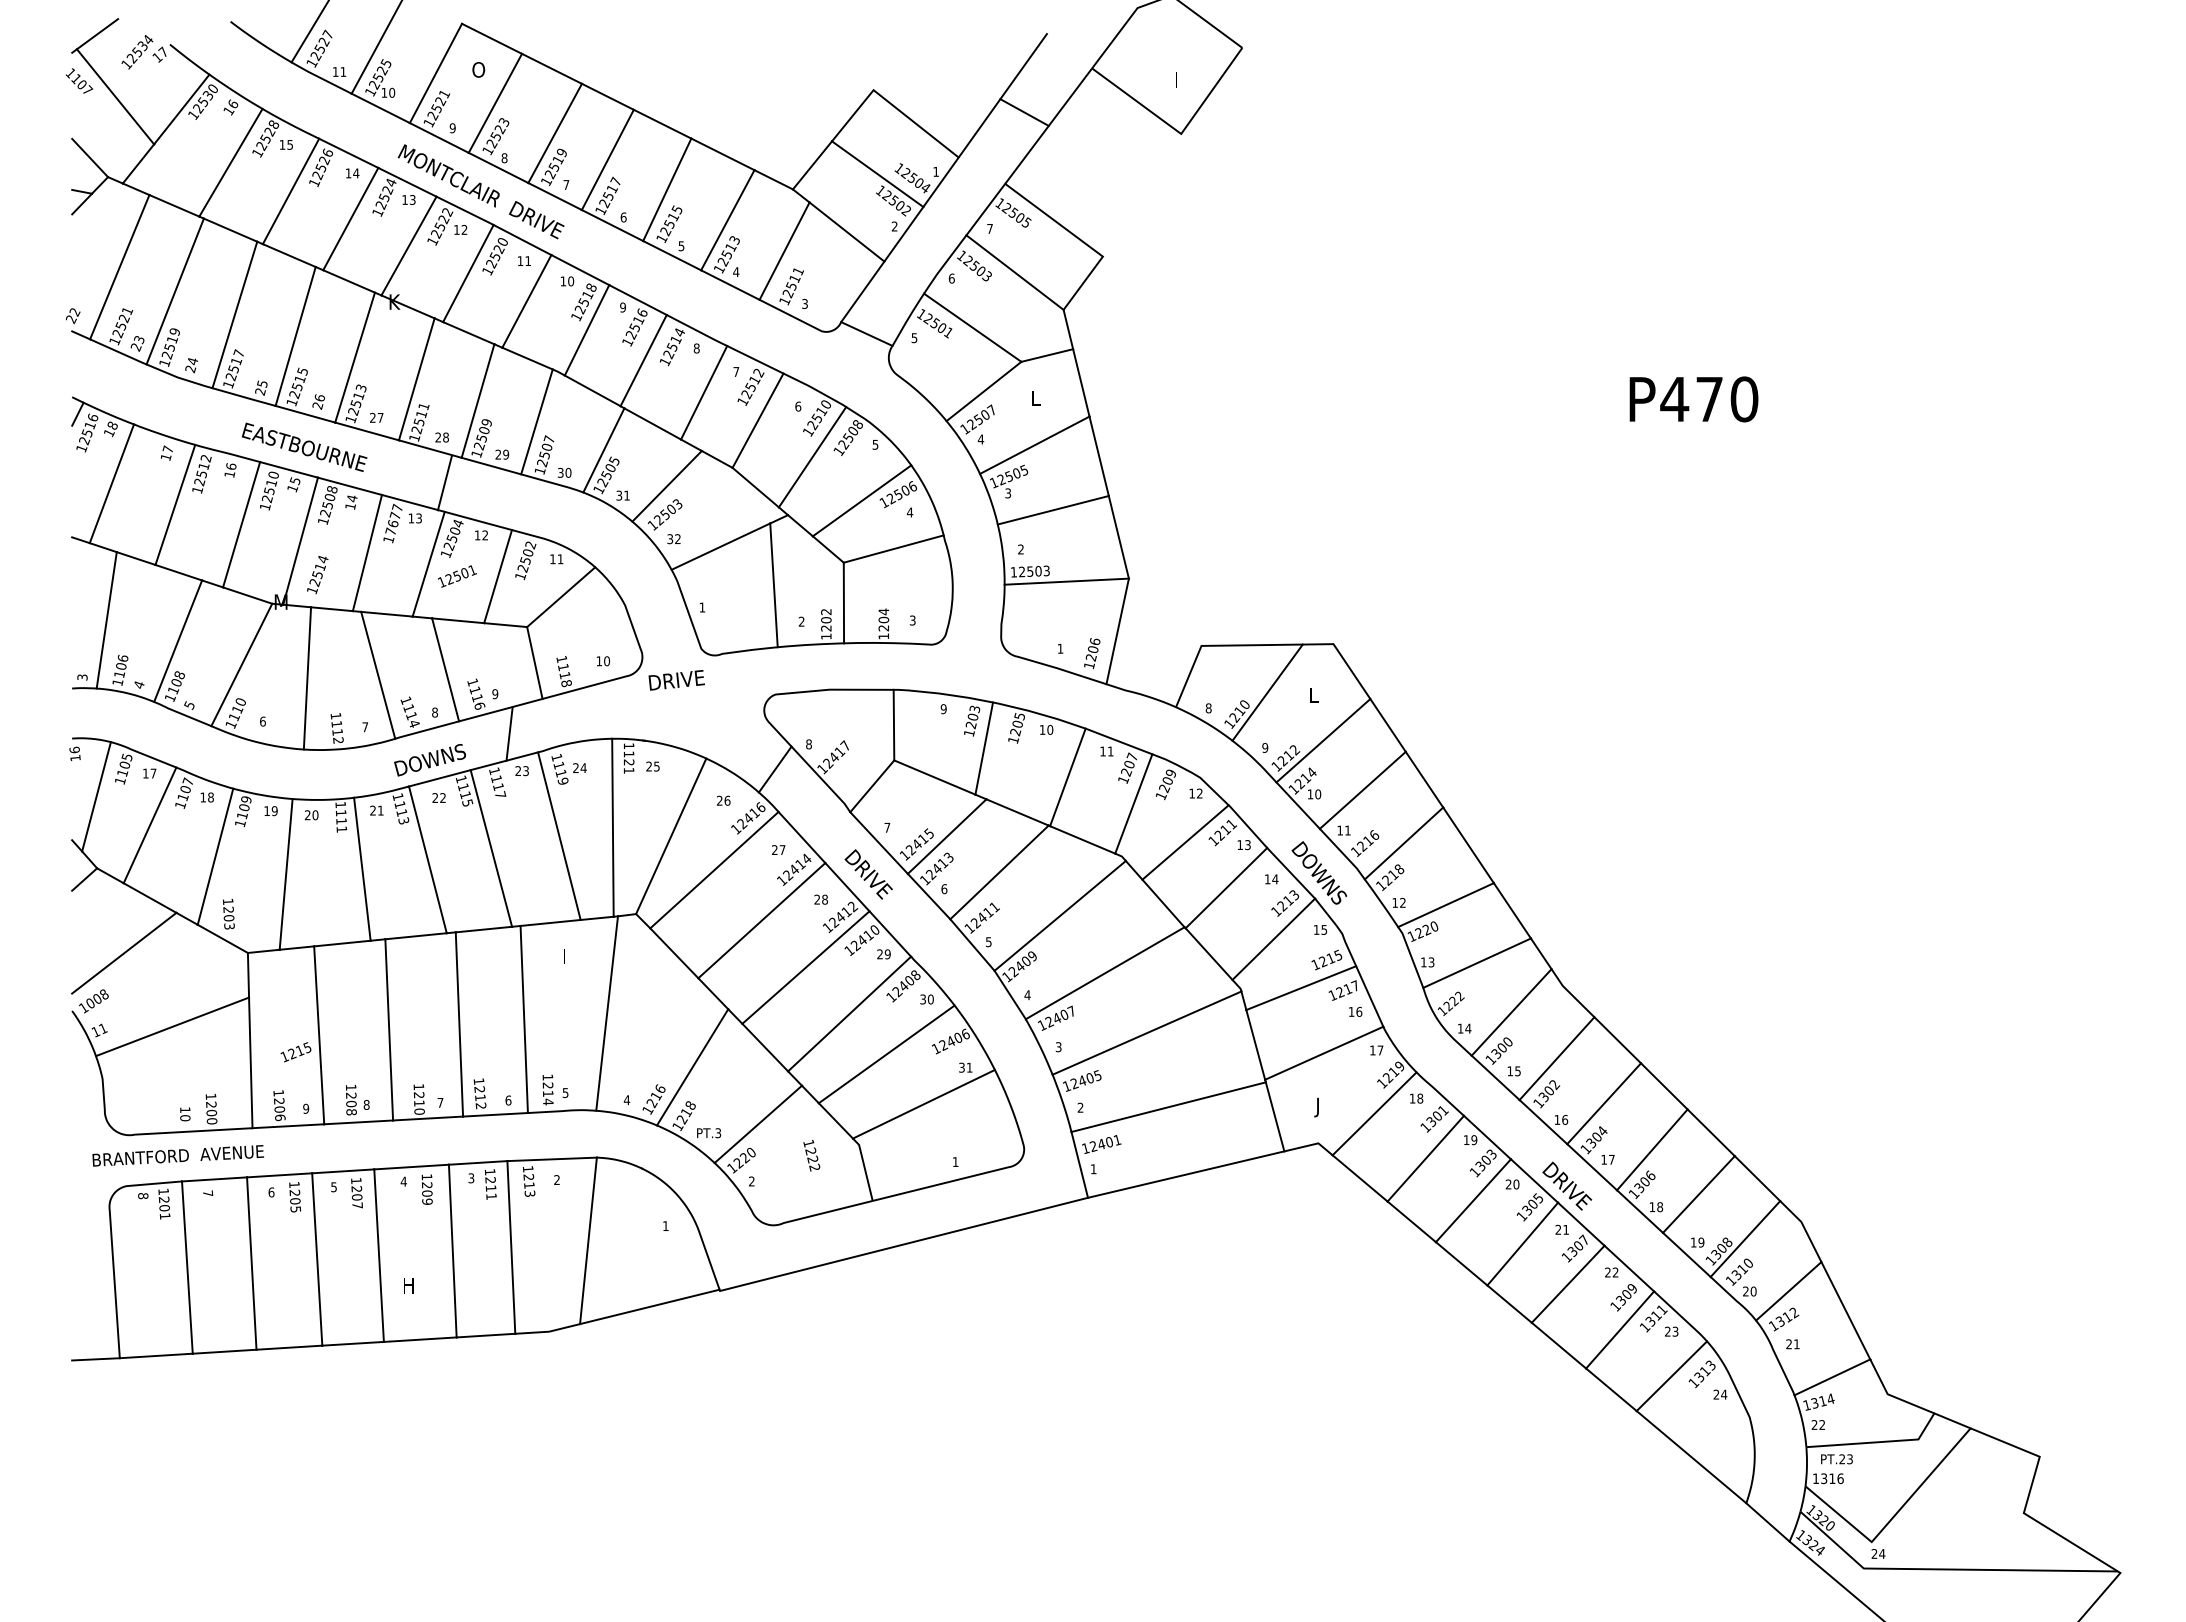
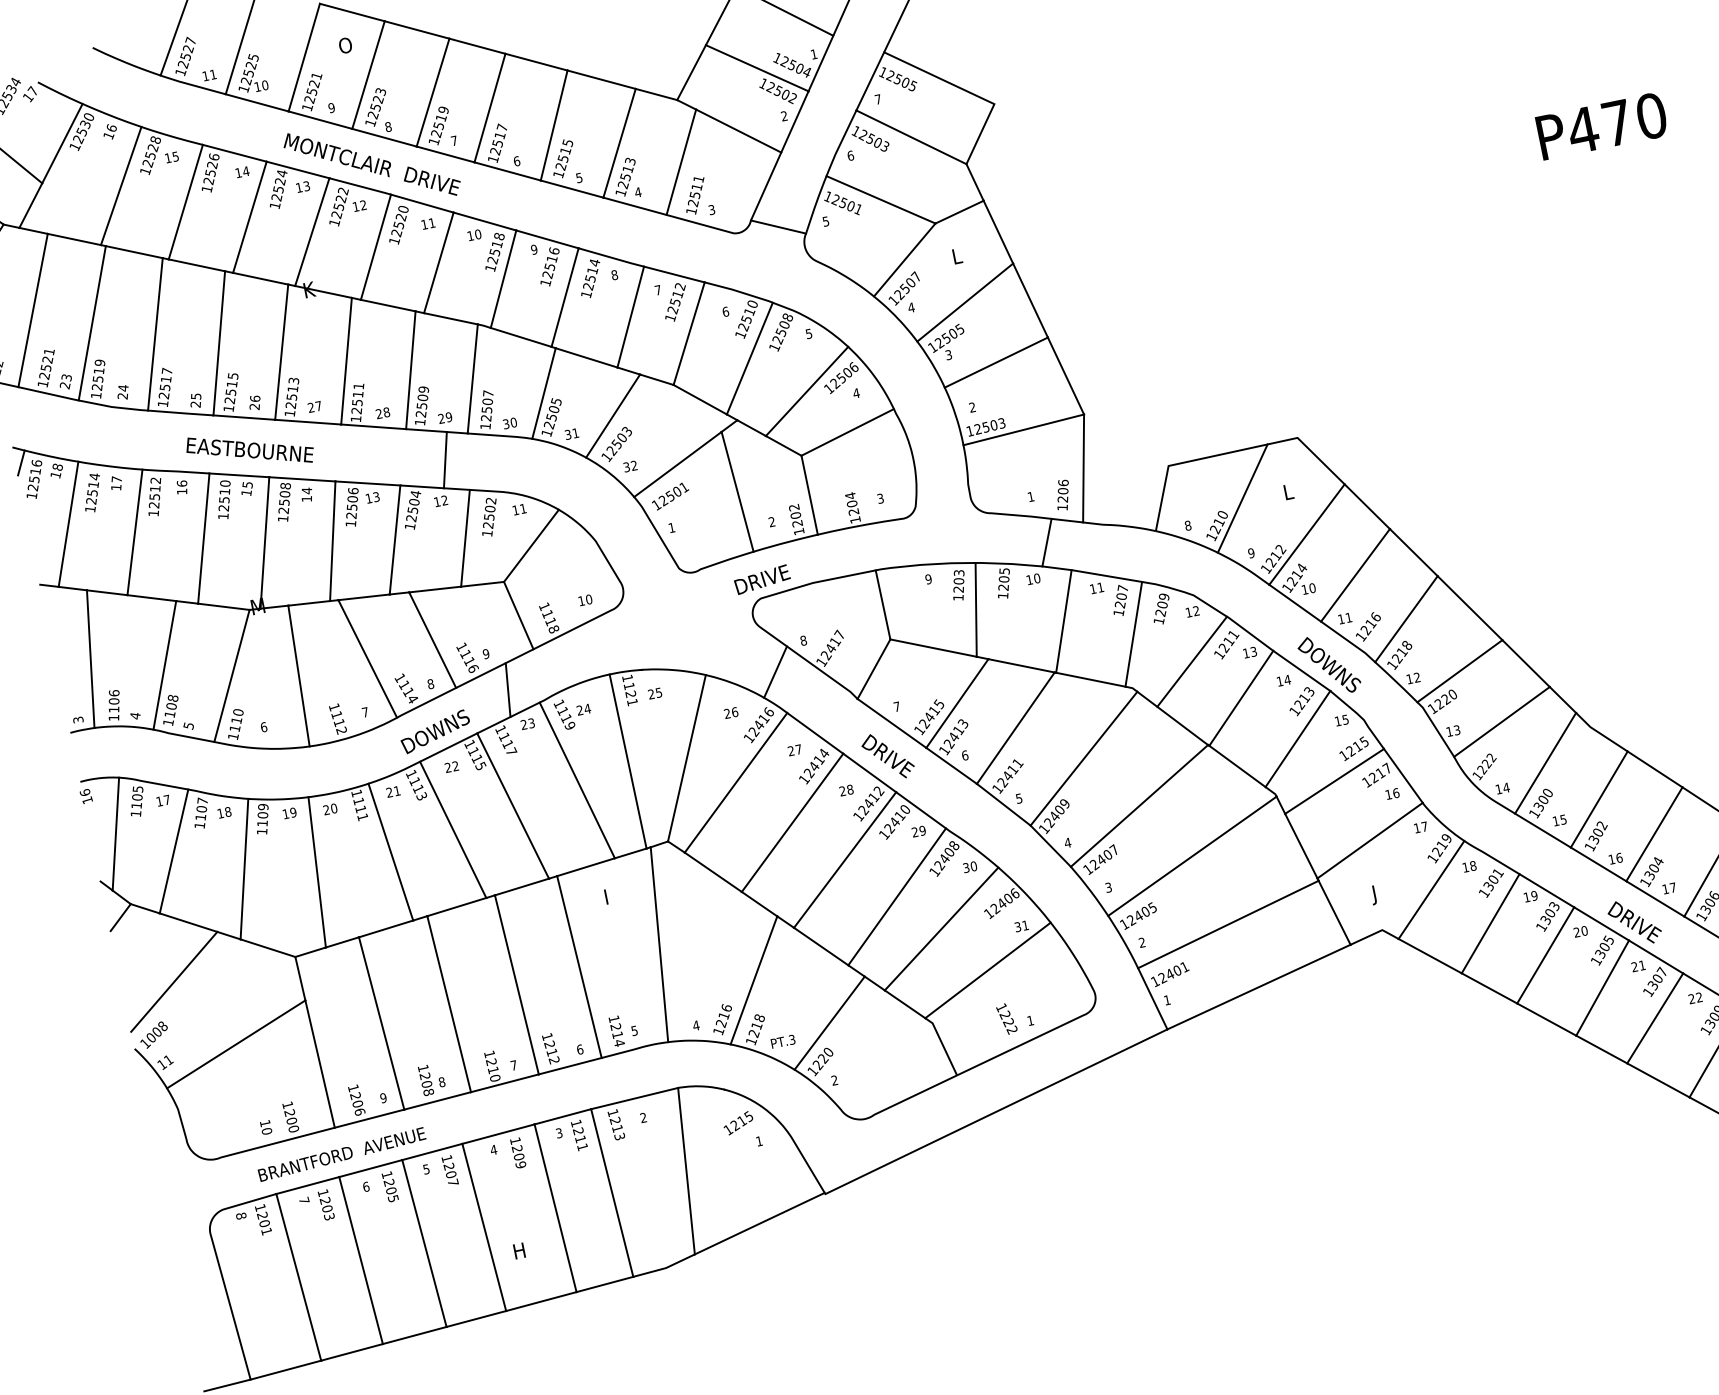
line: (444, 482) -> (444, 459), moved
text: (393, 519) -> (351, 503), 17677 -> 12506
text: (317, 575) -> (92, 493), moved
text: (457, 576) -> (670, 496), moved
text: (676, 680) -> (762, 579), moved
line: (1066, 696) -> (1046, 542), added
text: (228, 914) -> (326, 1205), moved
text: (295, 1052) -> (738, 1123), moved
text: (177, 1155) -> (341, 1154), moved
text: (811, 1155) -> (1006, 1018), moved

